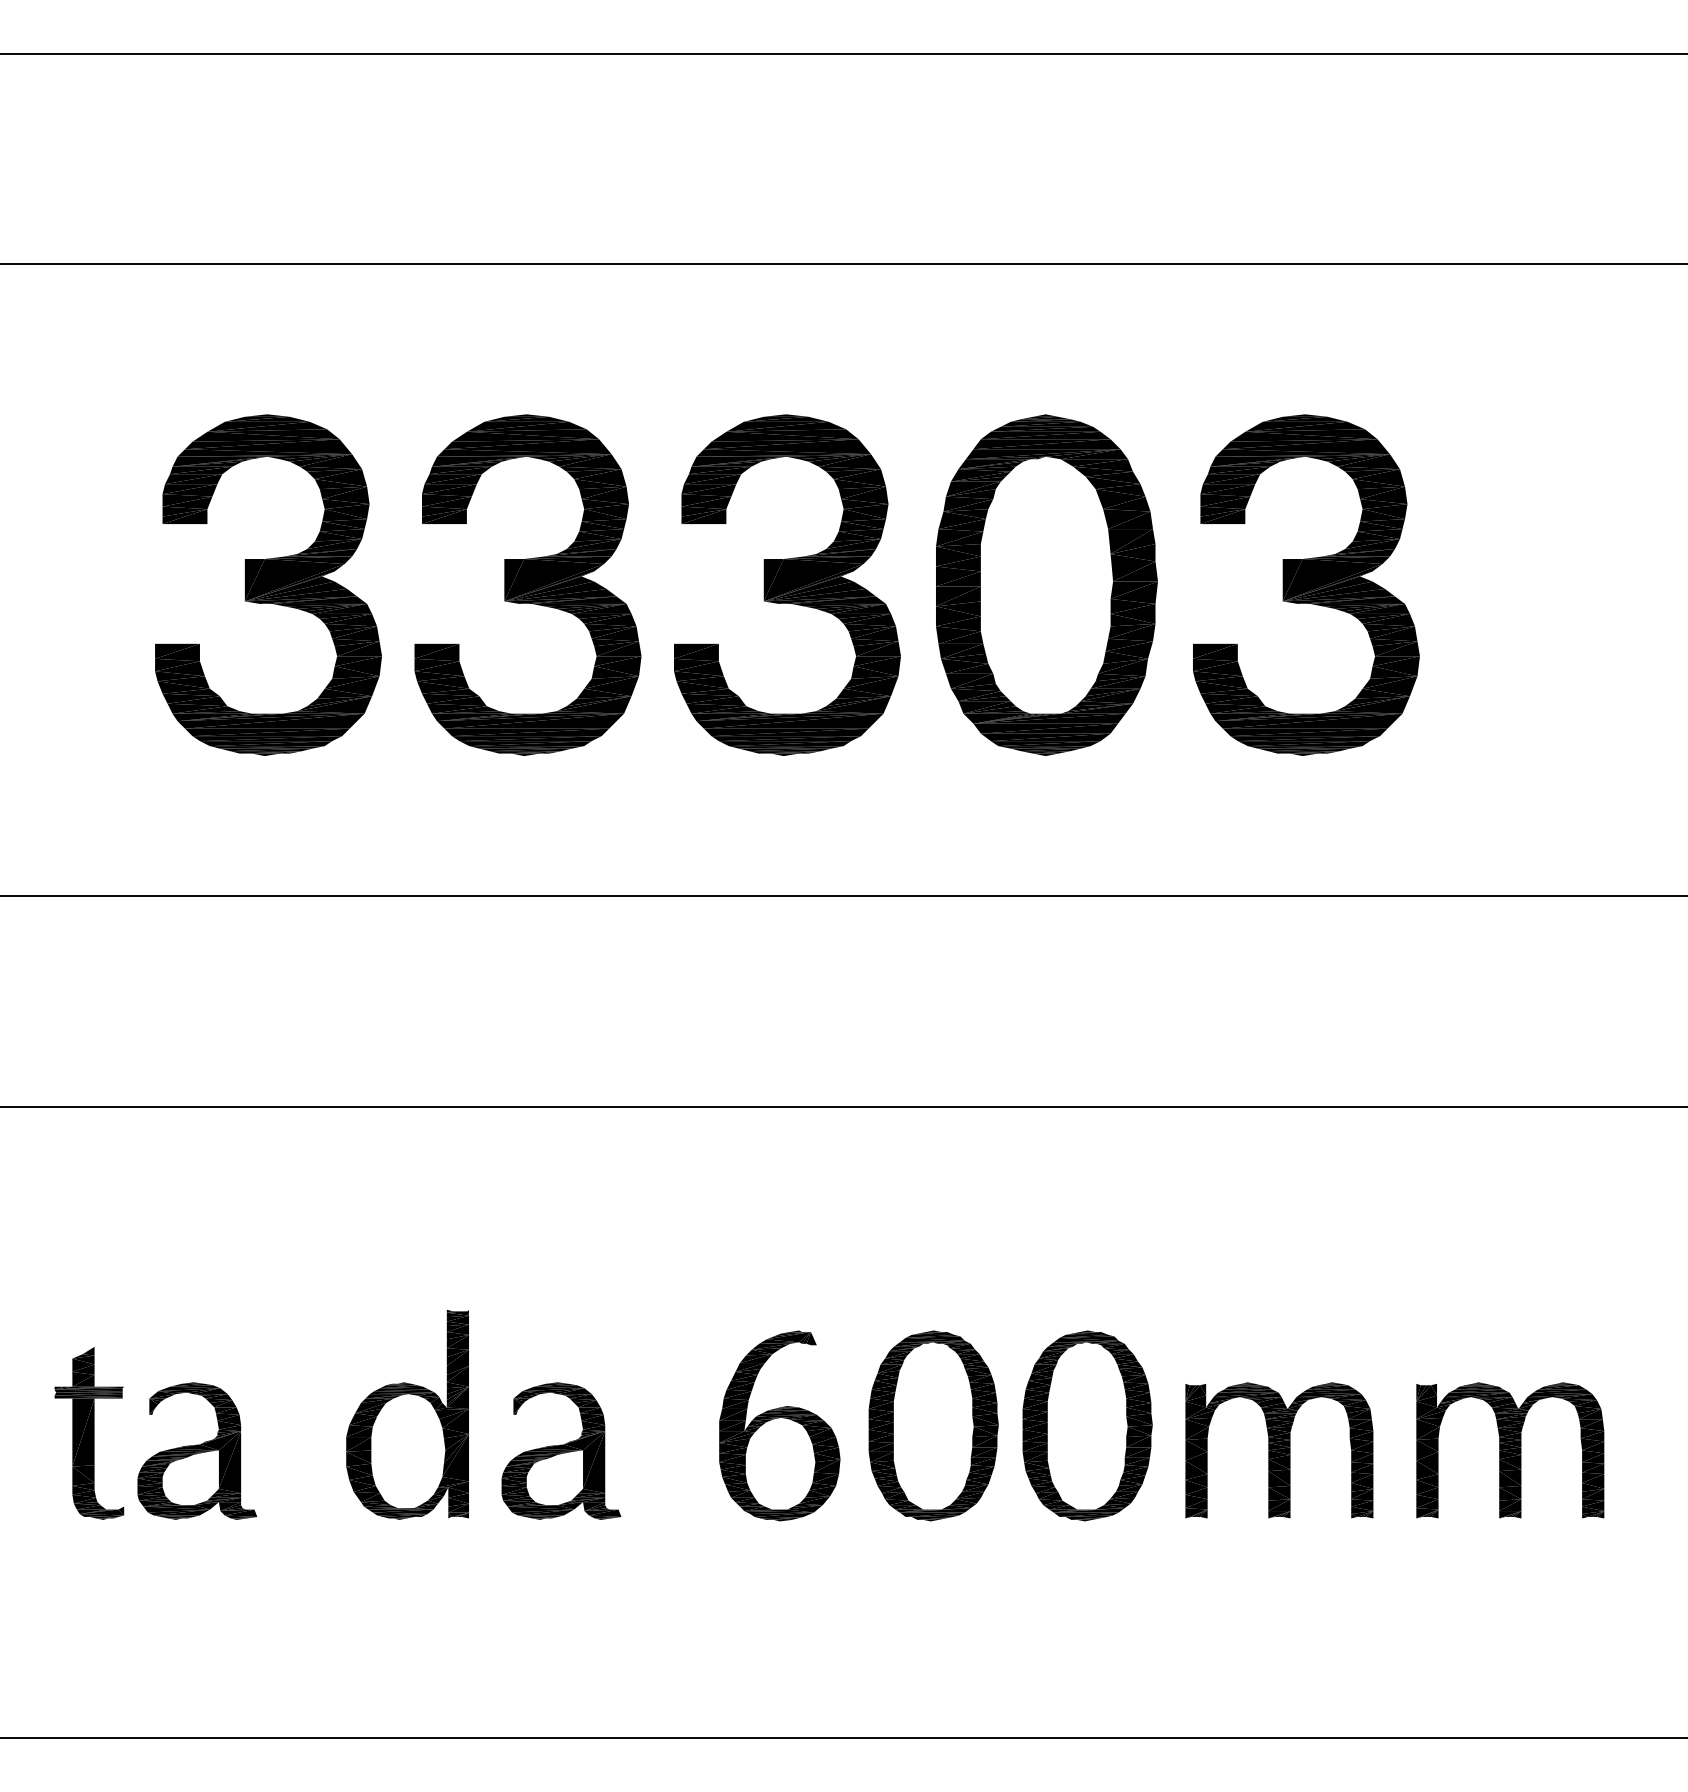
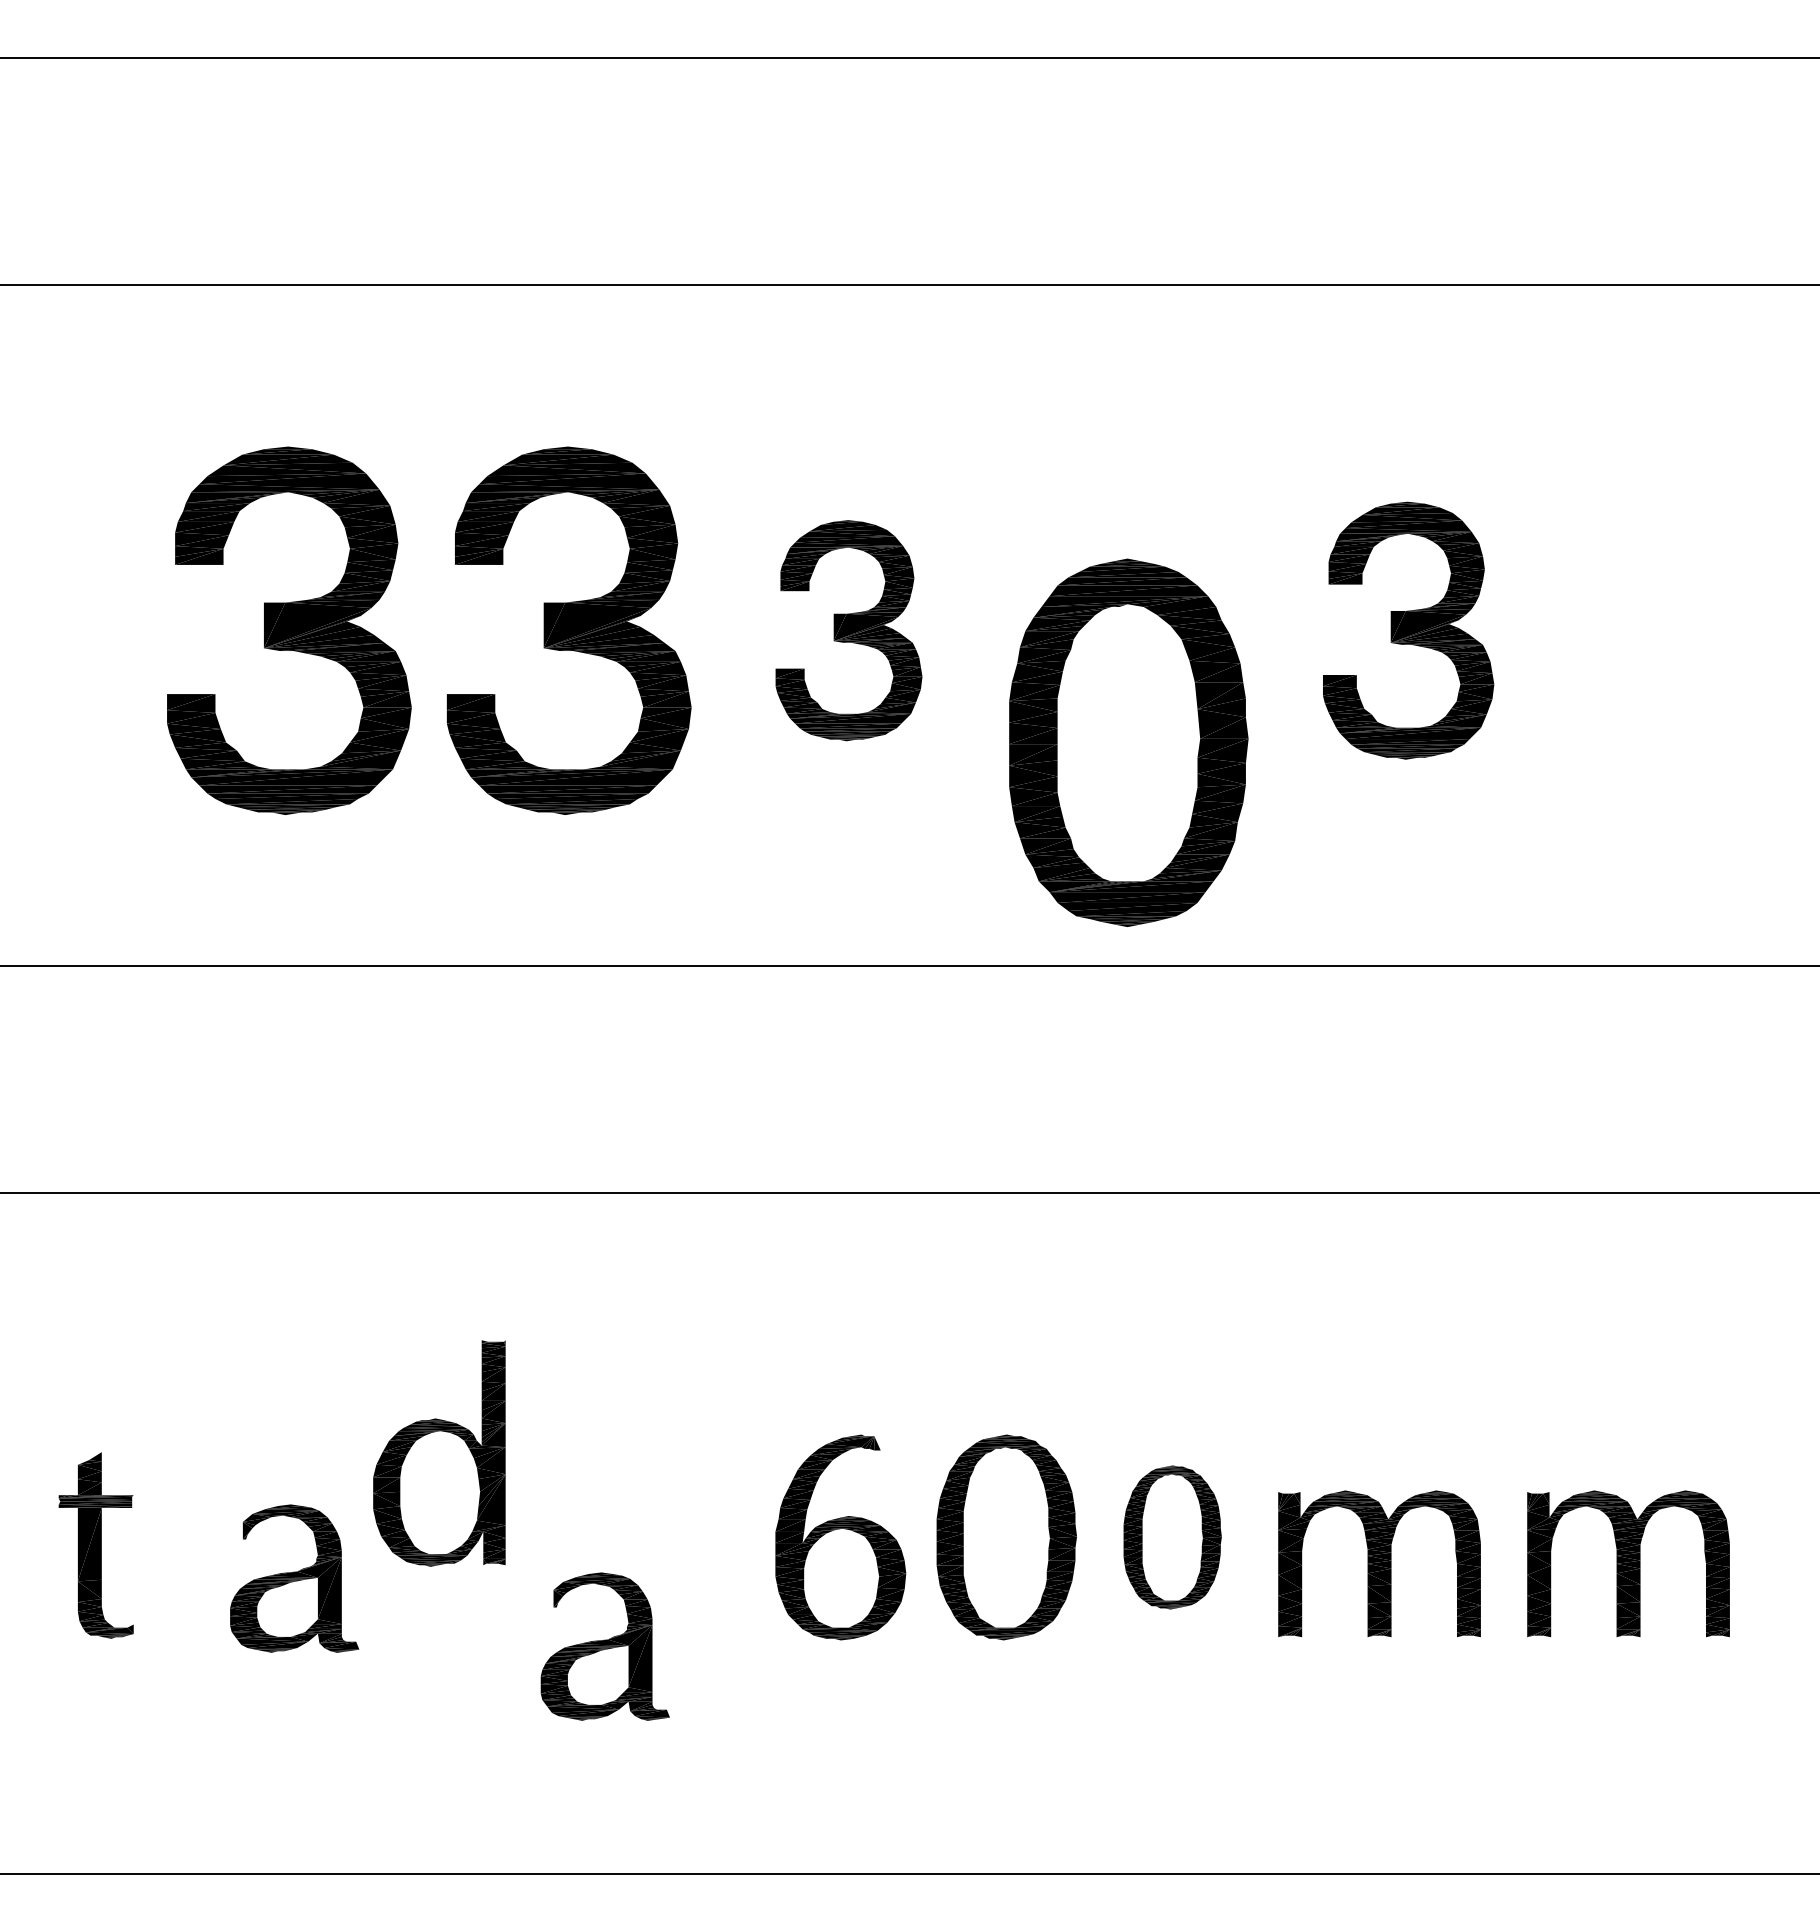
part: (786, 584) -> (848, 630), size x0.6
part: (1046, 584) -> (1128, 742), moved
part: (1306, 584) -> (1408, 630), size x0.7
part: (407, 1414) -> (439, 1453), moved
part: (1087, 1425) -> (1172, 1537), size x0.7
part: (197, 1450) -> (294, 1578), moved
part: (560, 1450) -> (604, 1646), moved

